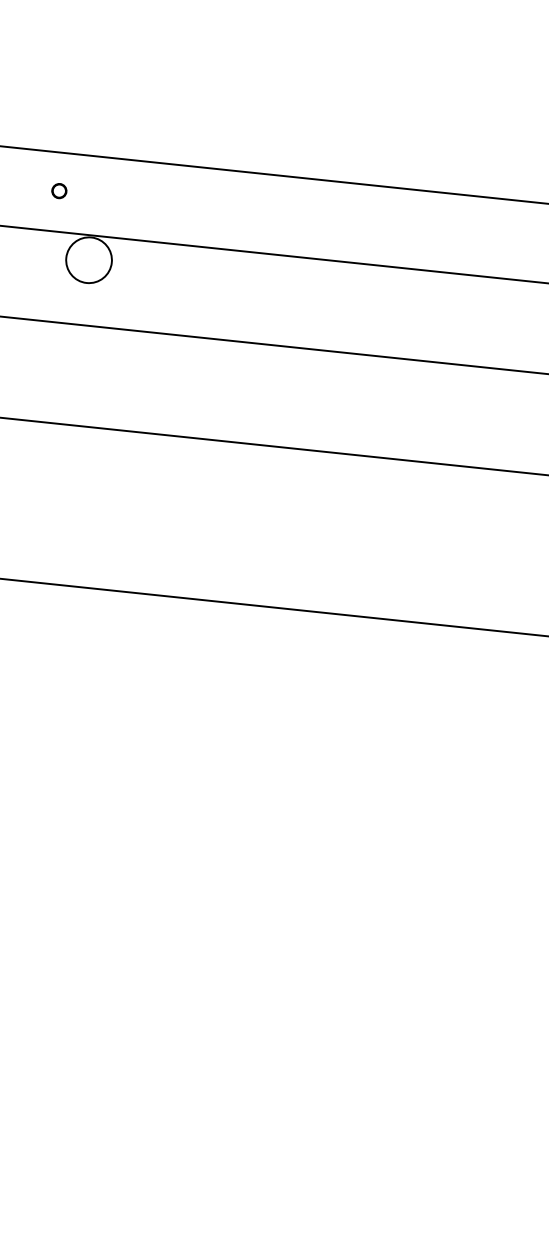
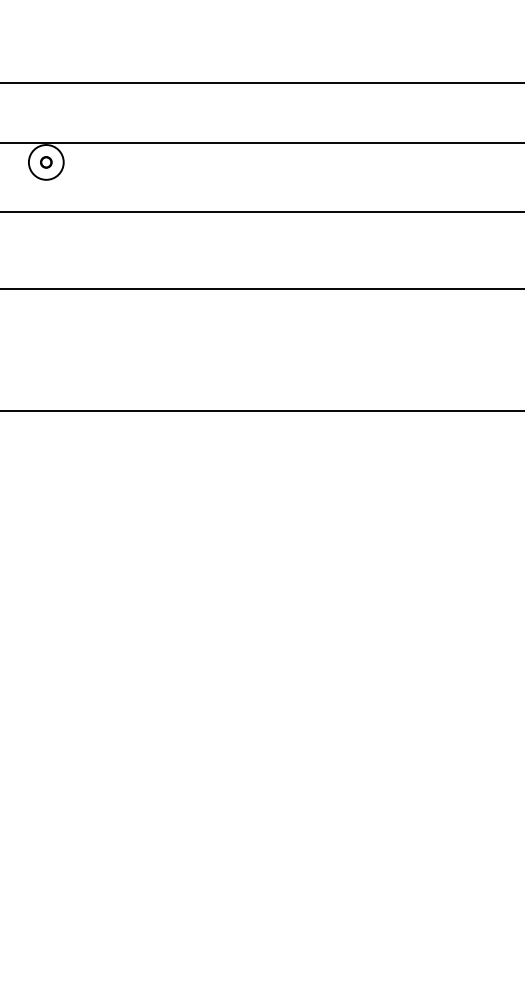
circle: (59, 191) -> (46, 162), moved

